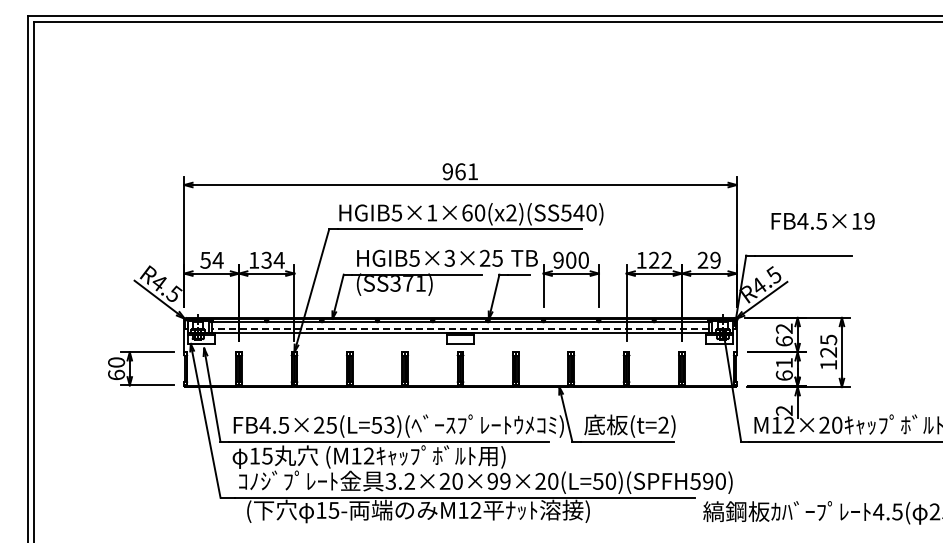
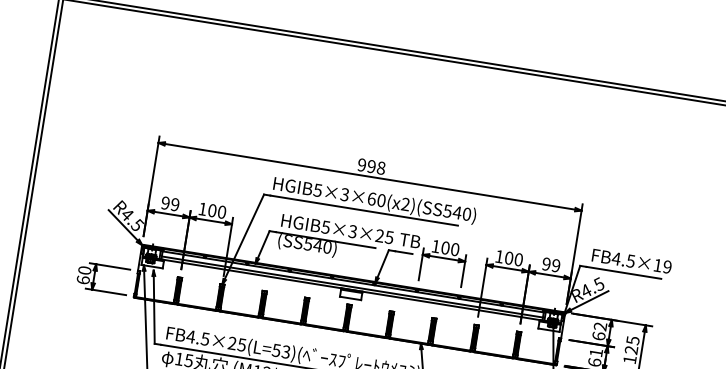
text: (466, 171) -> (376, 167), 961 -> 998
text: (431, 212) -> (344, 194), HGIB5×1×60(x2)(SS540) -> HGIB5×3×60(x2)(SS540)
text: (822, 220) -> (631, 260), moved
text: (211, 259) -> (170, 203), 54 -> 99
text: (272, 259) -> (216, 210), 134 -> 100
text: (558, 259) -> (435, 245), 900 -> 100
text: (660, 259) -> (514, 258), 122 -> 100
text: (702, 260) -> (546, 264), 29 -> 99
text: (408, 283) -> (318, 245), (SS371) -> (SS540)
line: (460, 328) -> (352, 286), dashed -> solid

